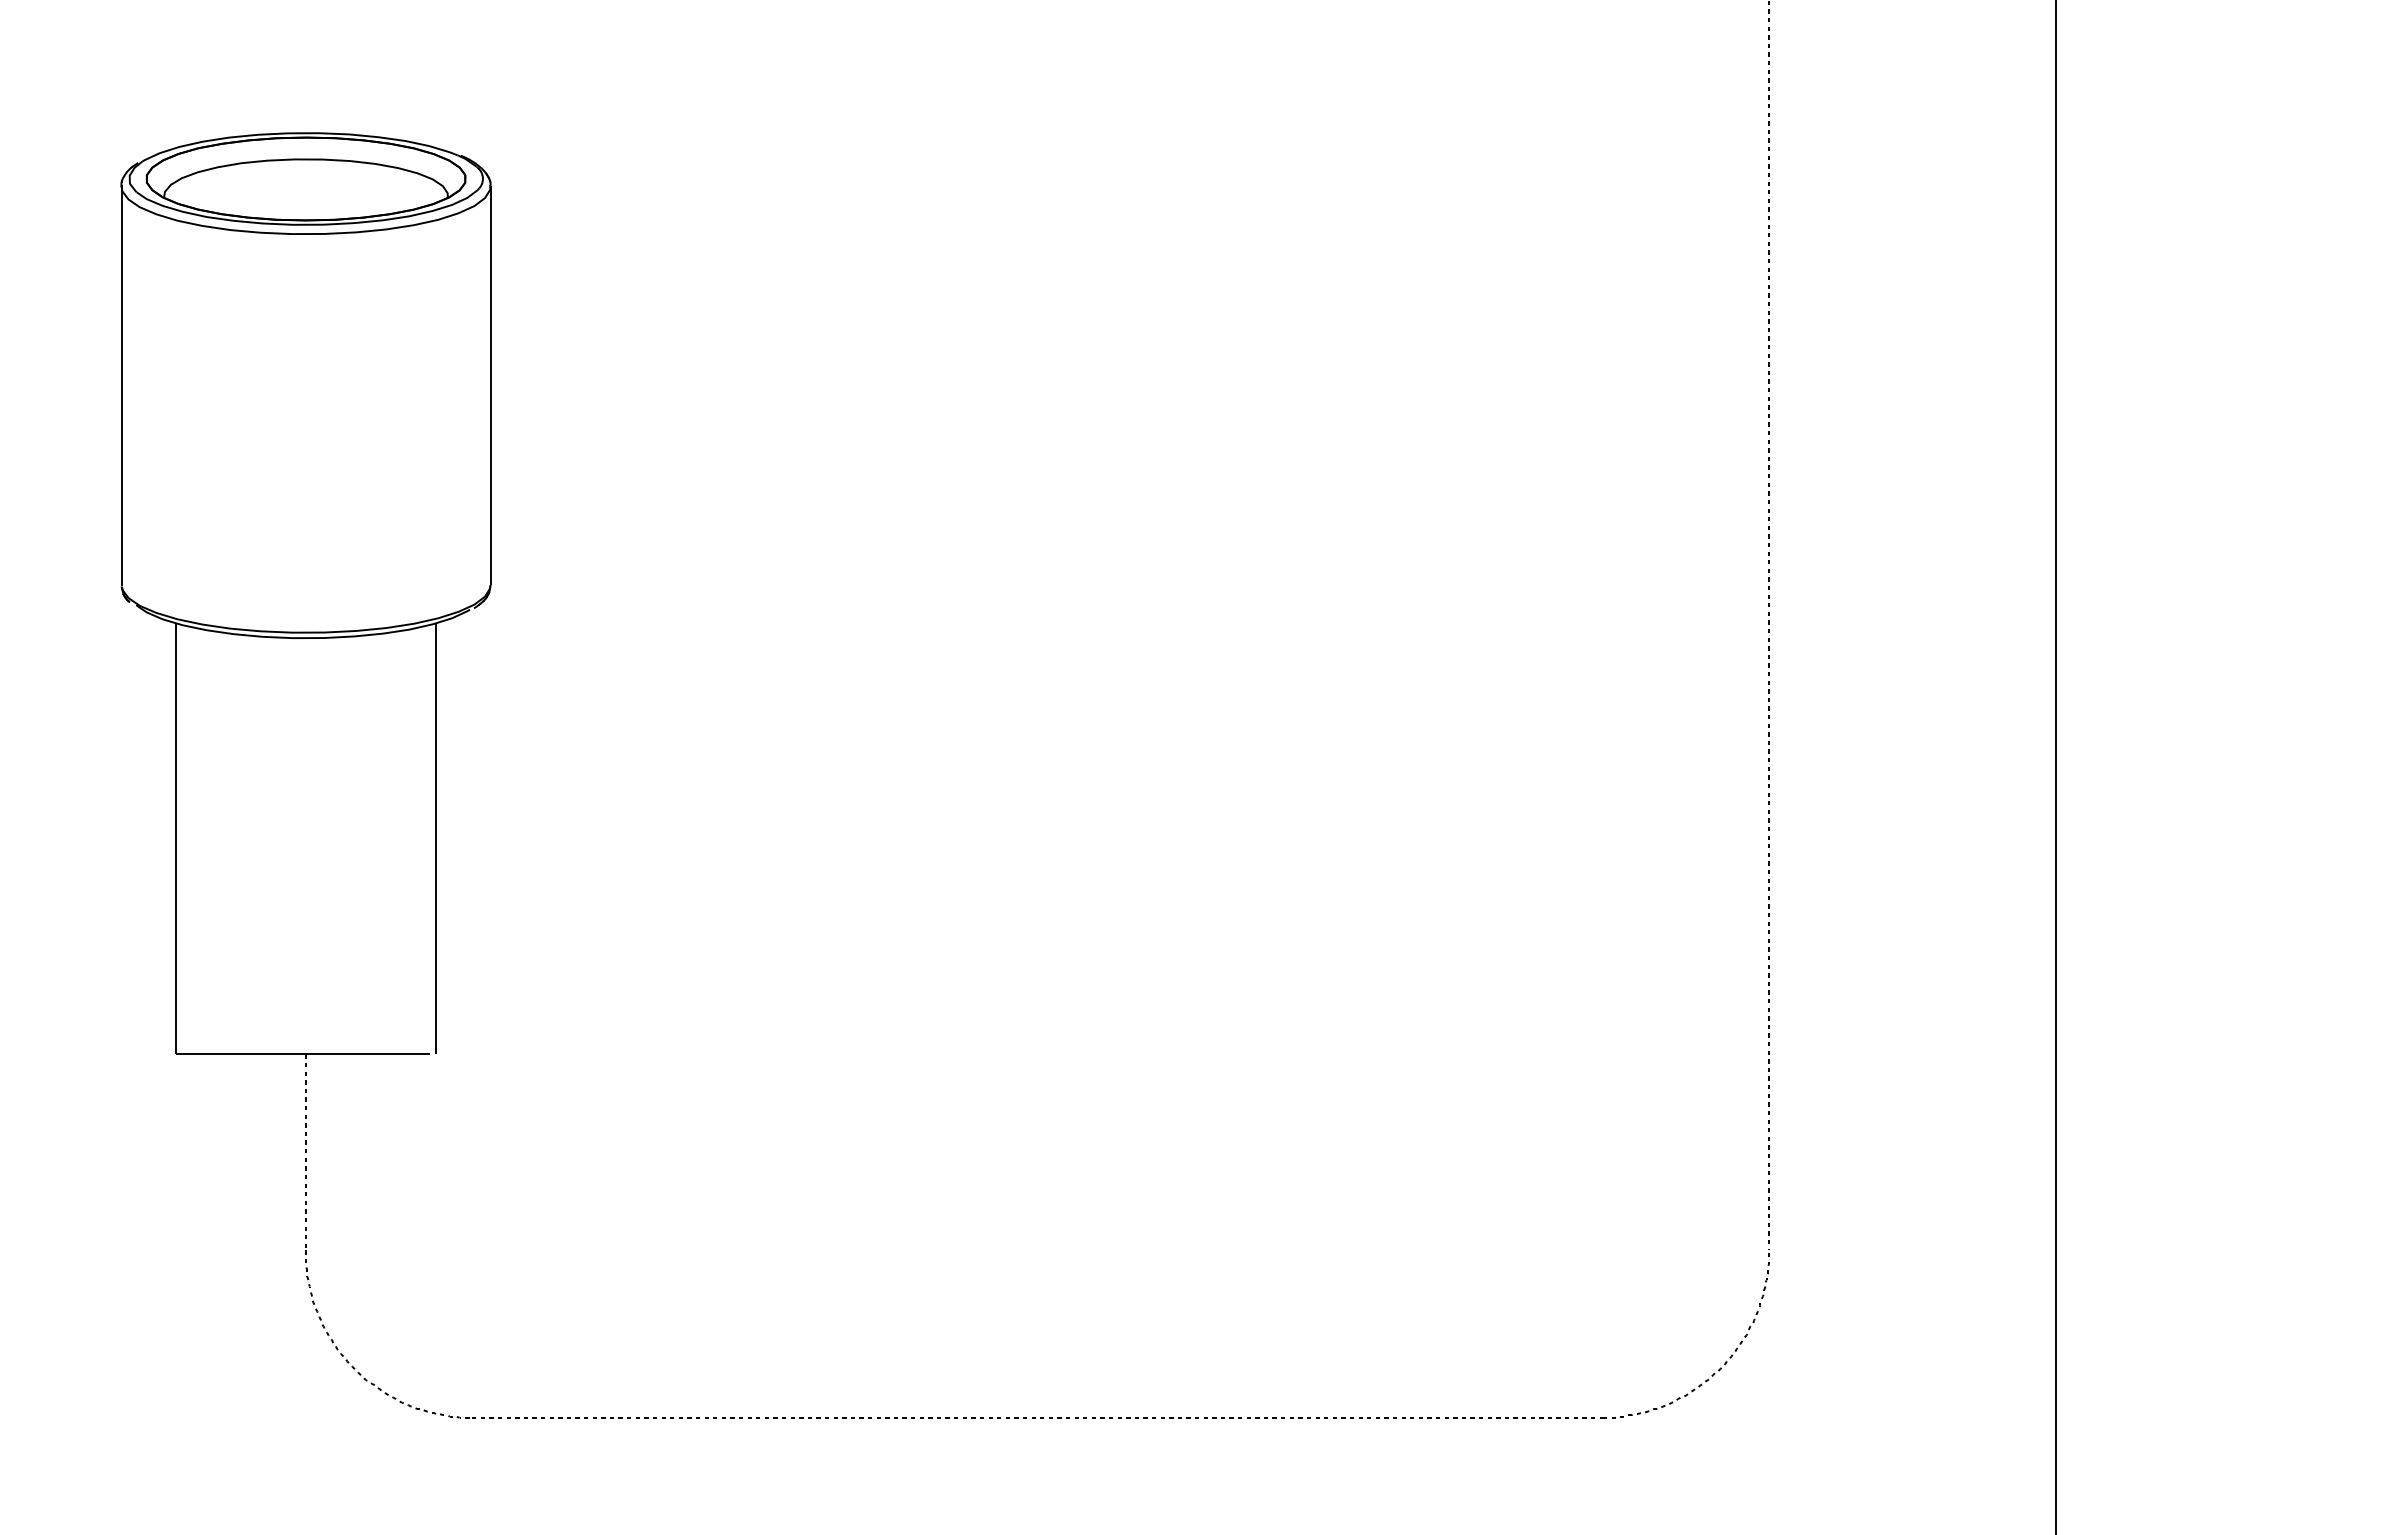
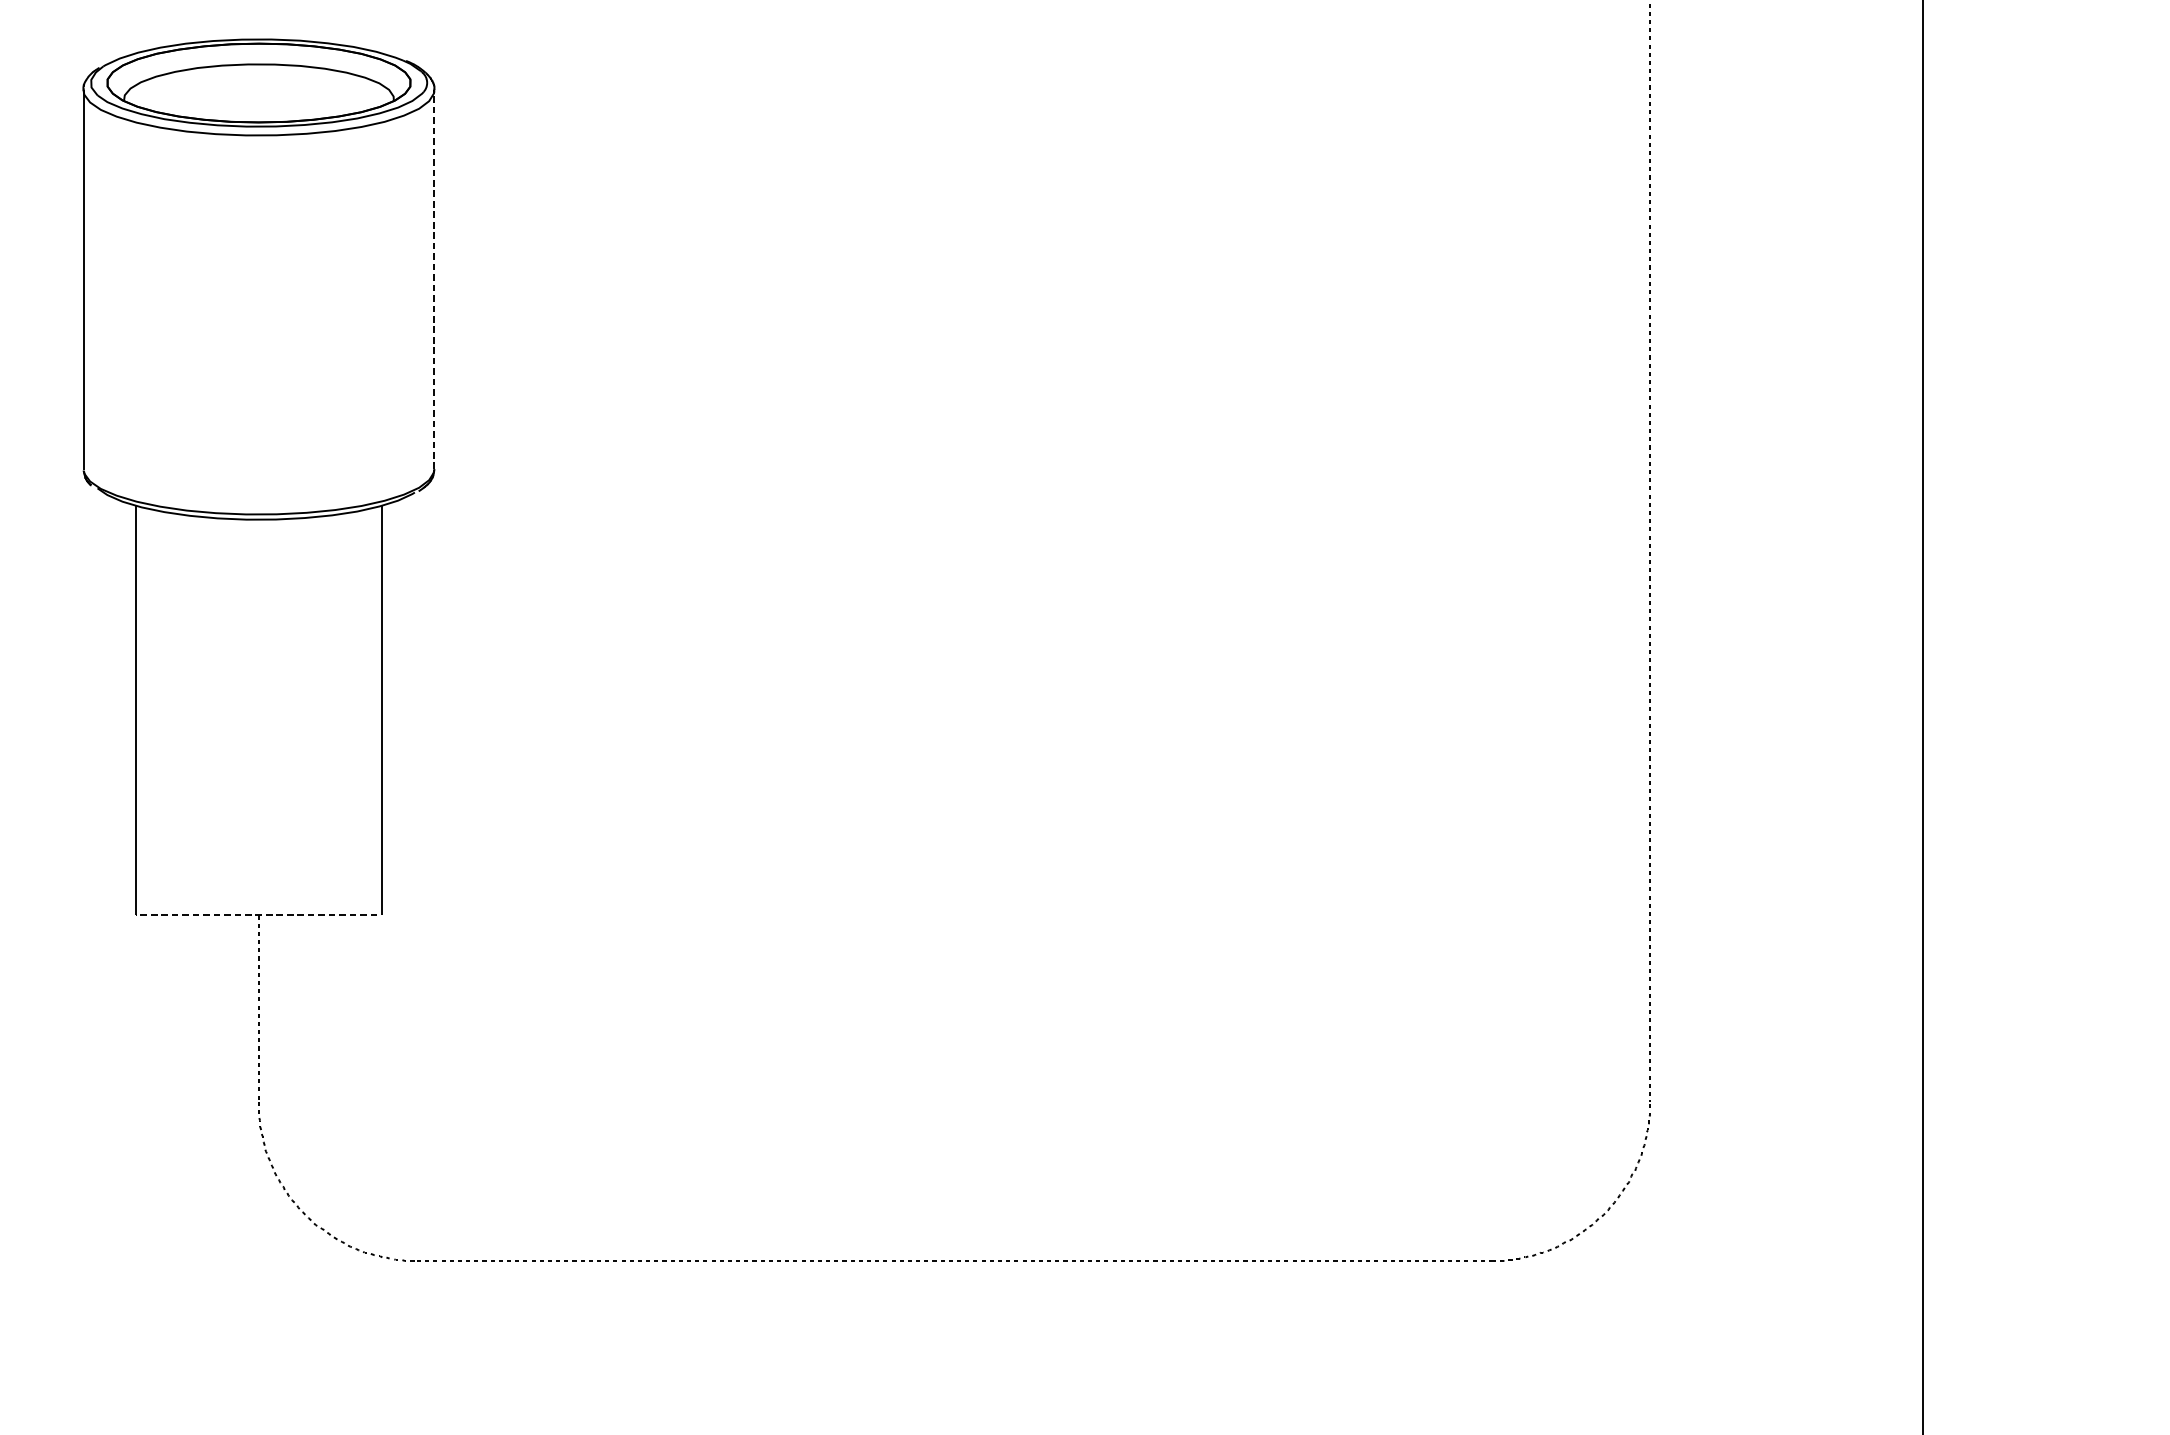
line: (490, 385) -> (434, 279), solid -> dashed
line: (303, 1054) -> (256, 915), solid -> dashed

